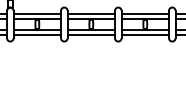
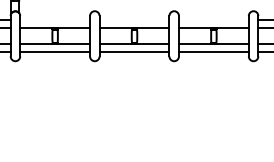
line: (37, 13) -> (55, 19), removed
line: (91, 13) -> (134, 19), removed
line: (145, 13) -> (214, 19), removed

